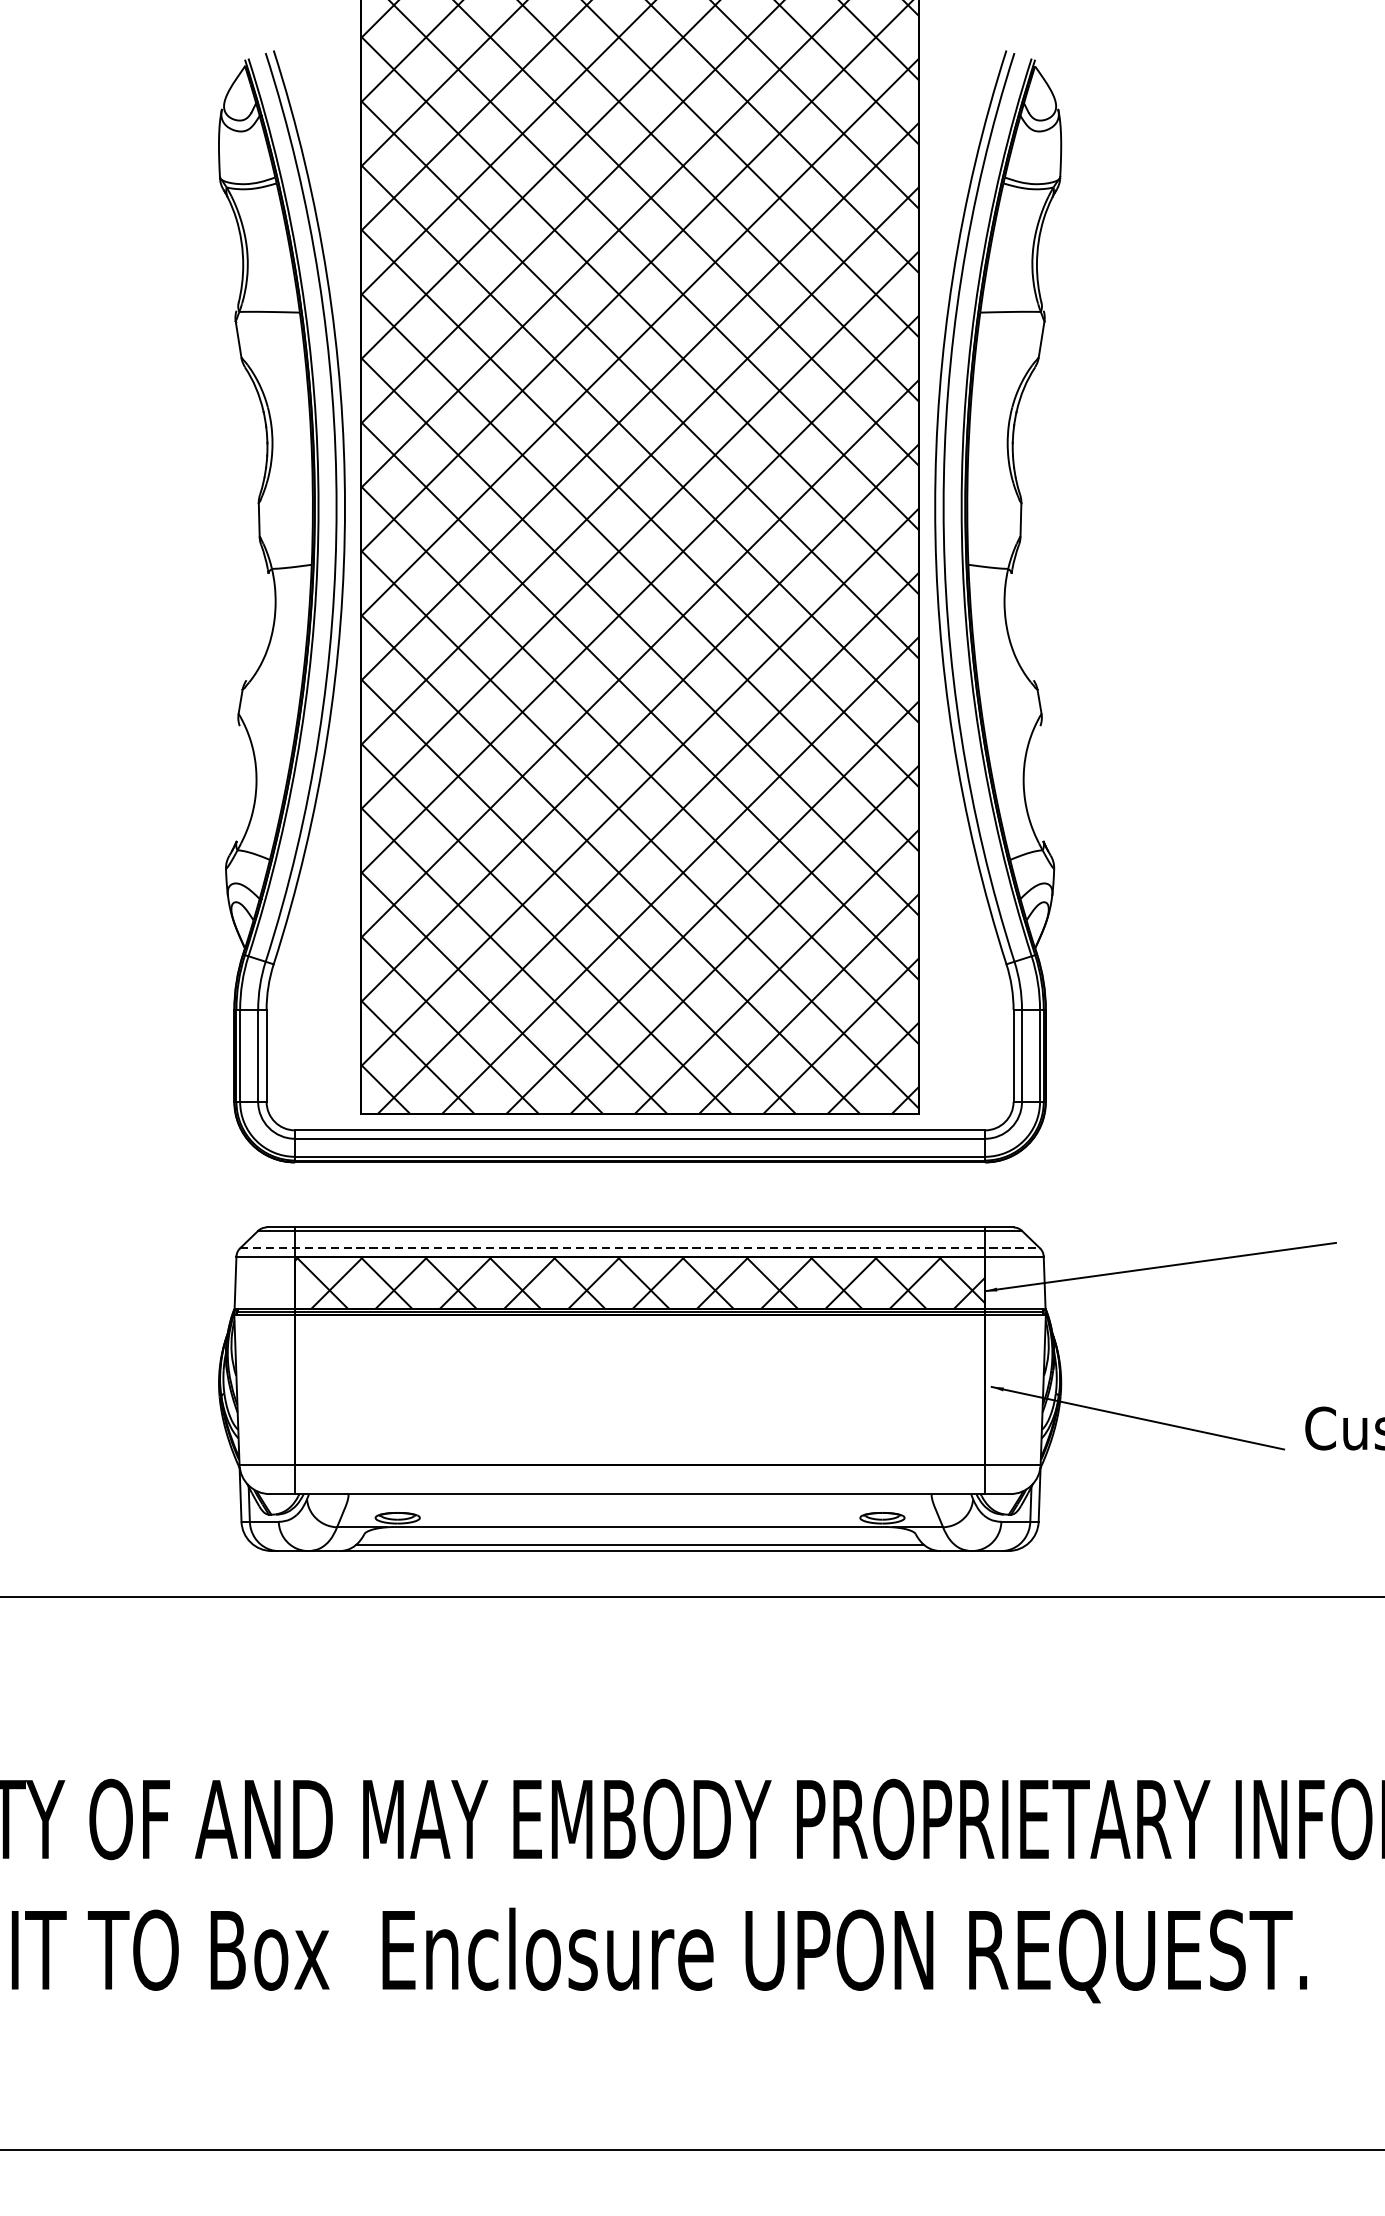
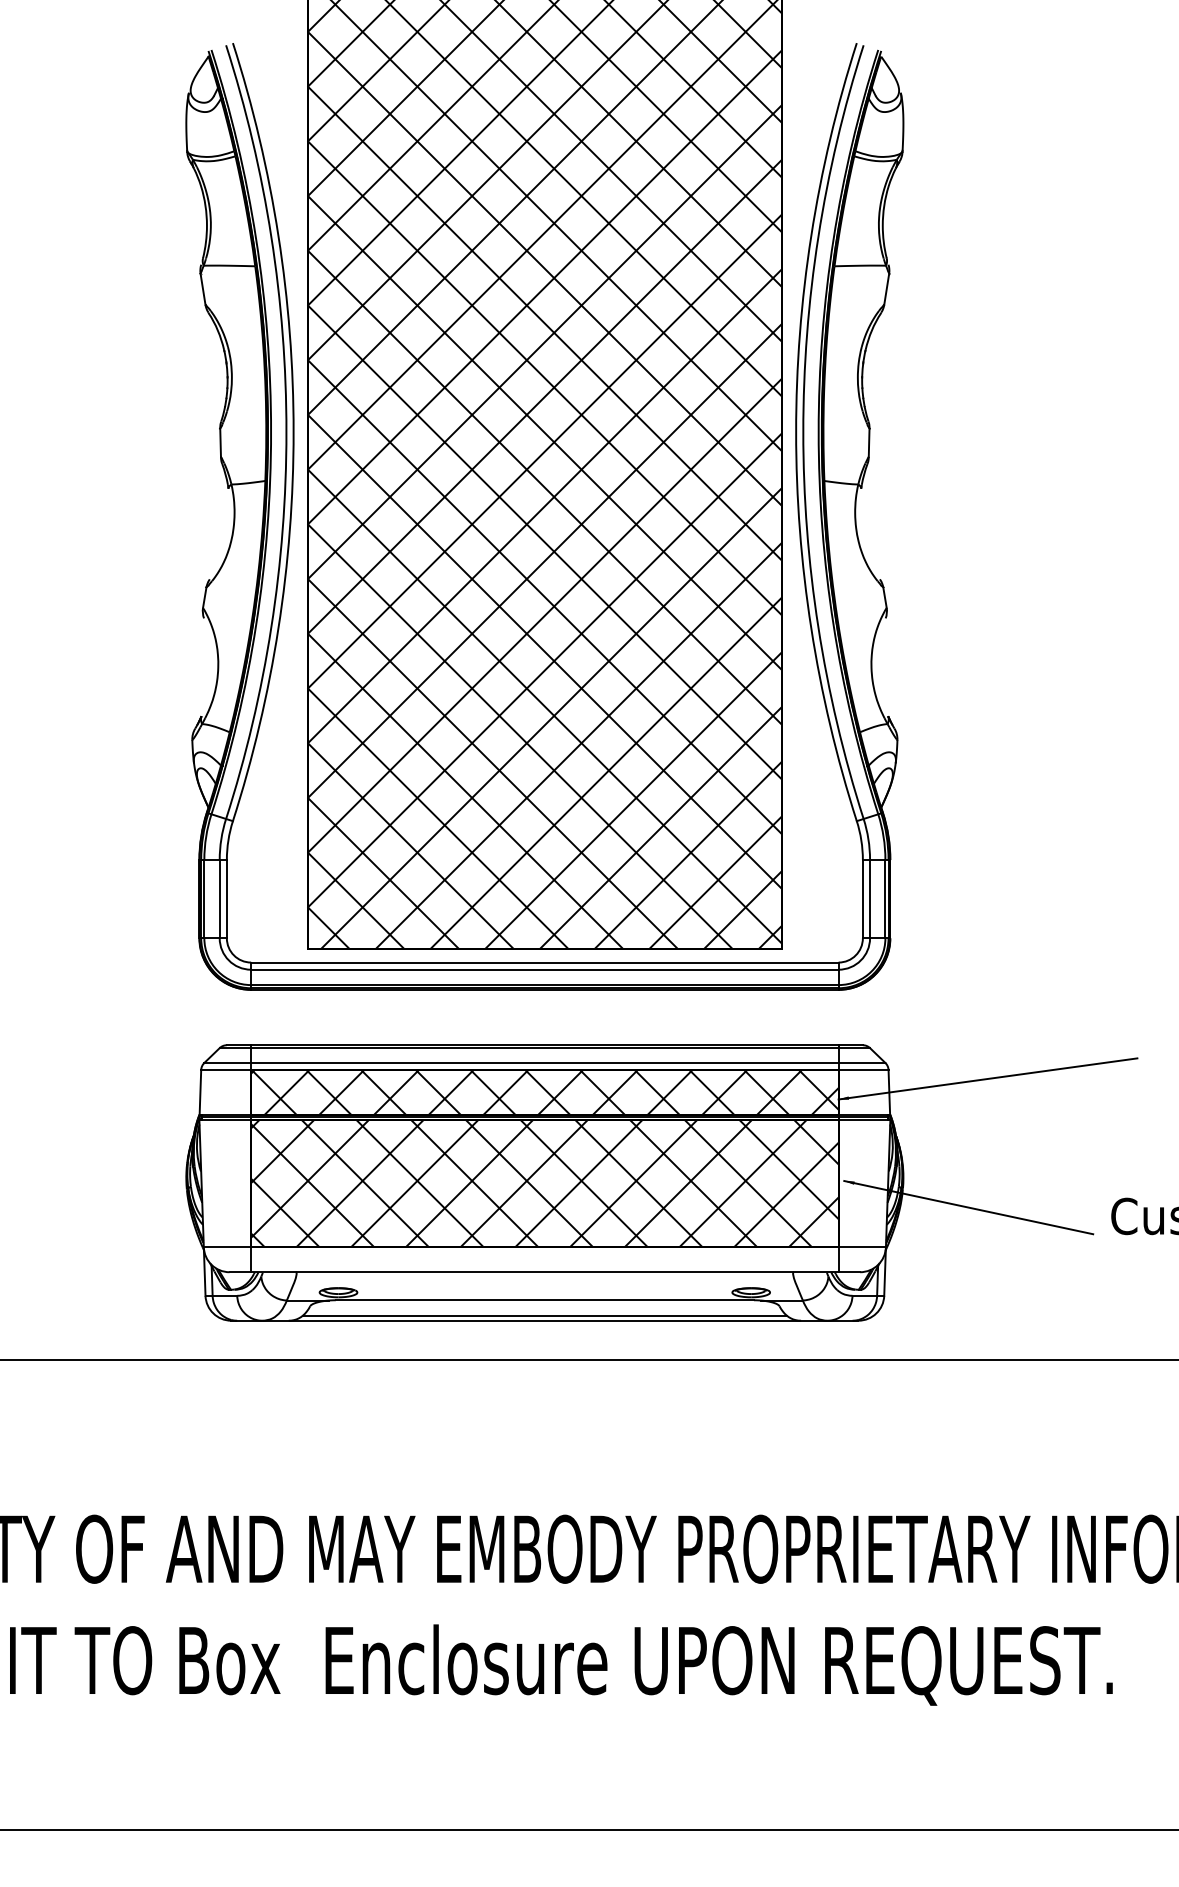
line: (639, 1247) -> (544, 1062), dashed -> solid
hatch: (639, 1389) -> (544, 1183), added

